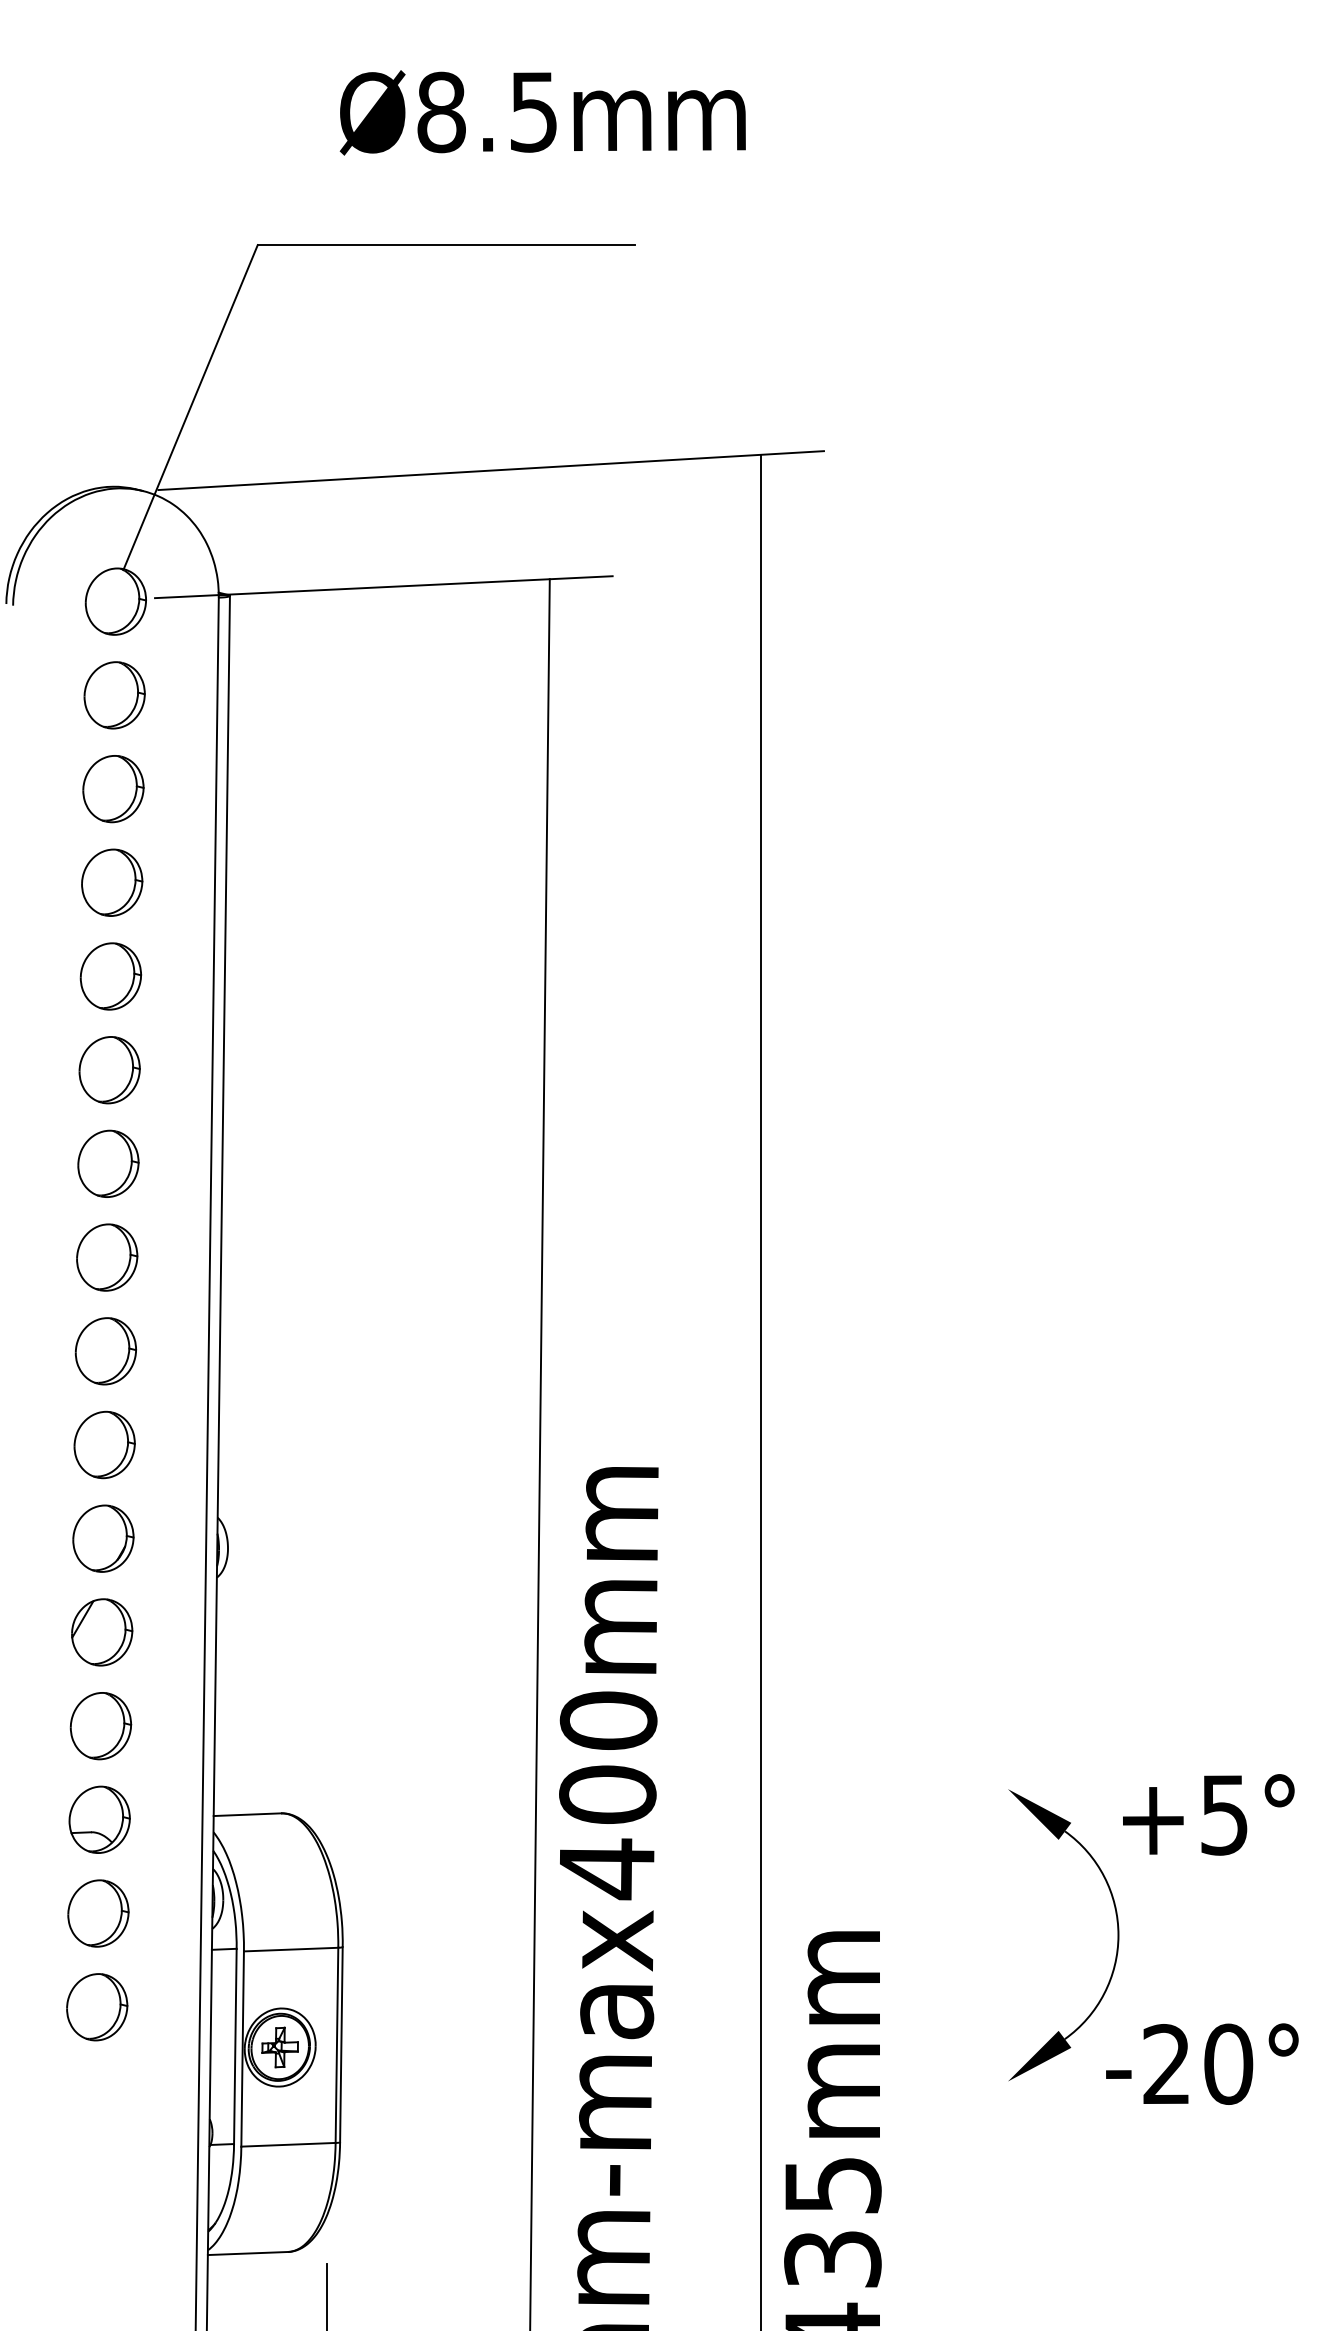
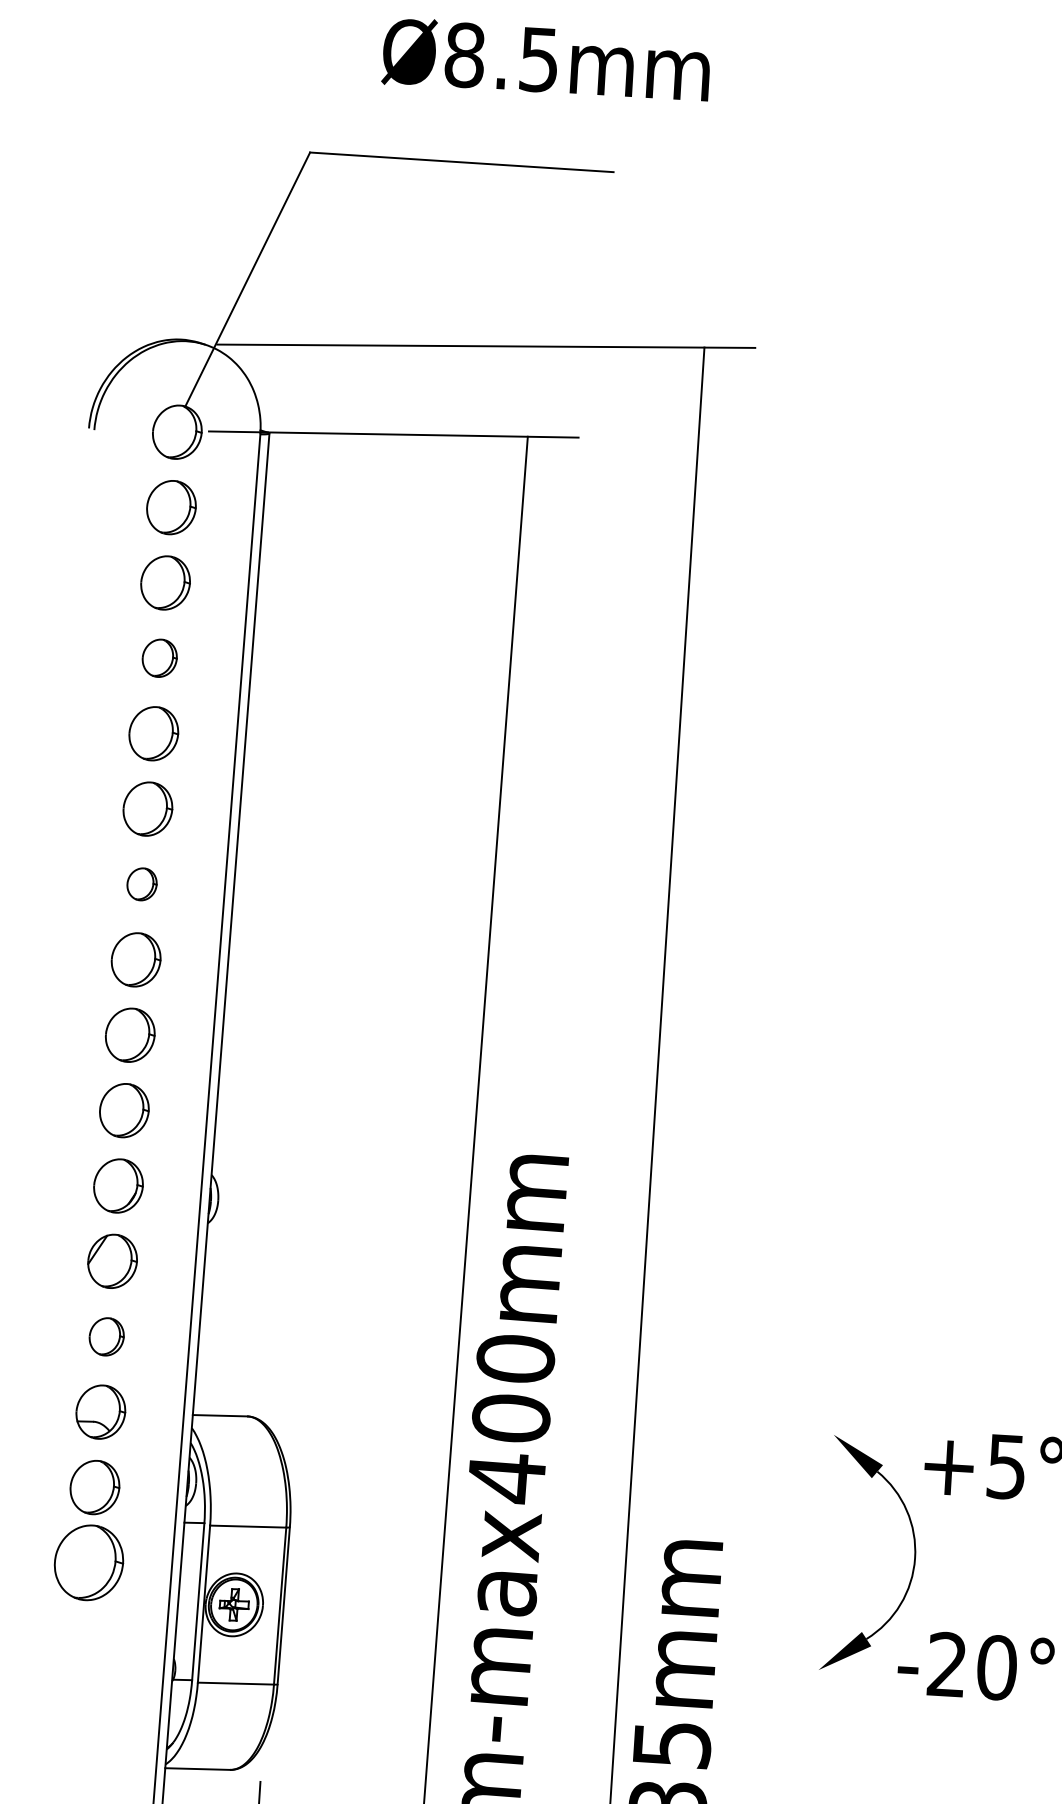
part: (112, 882) -> (159, 658), size x0.7
part: (108, 1163) -> (142, 884), size x0.6
part: (100, 1726) -> (106, 1337), size x0.7
part: (97, 2007) -> (89, 1563), size x1.4

